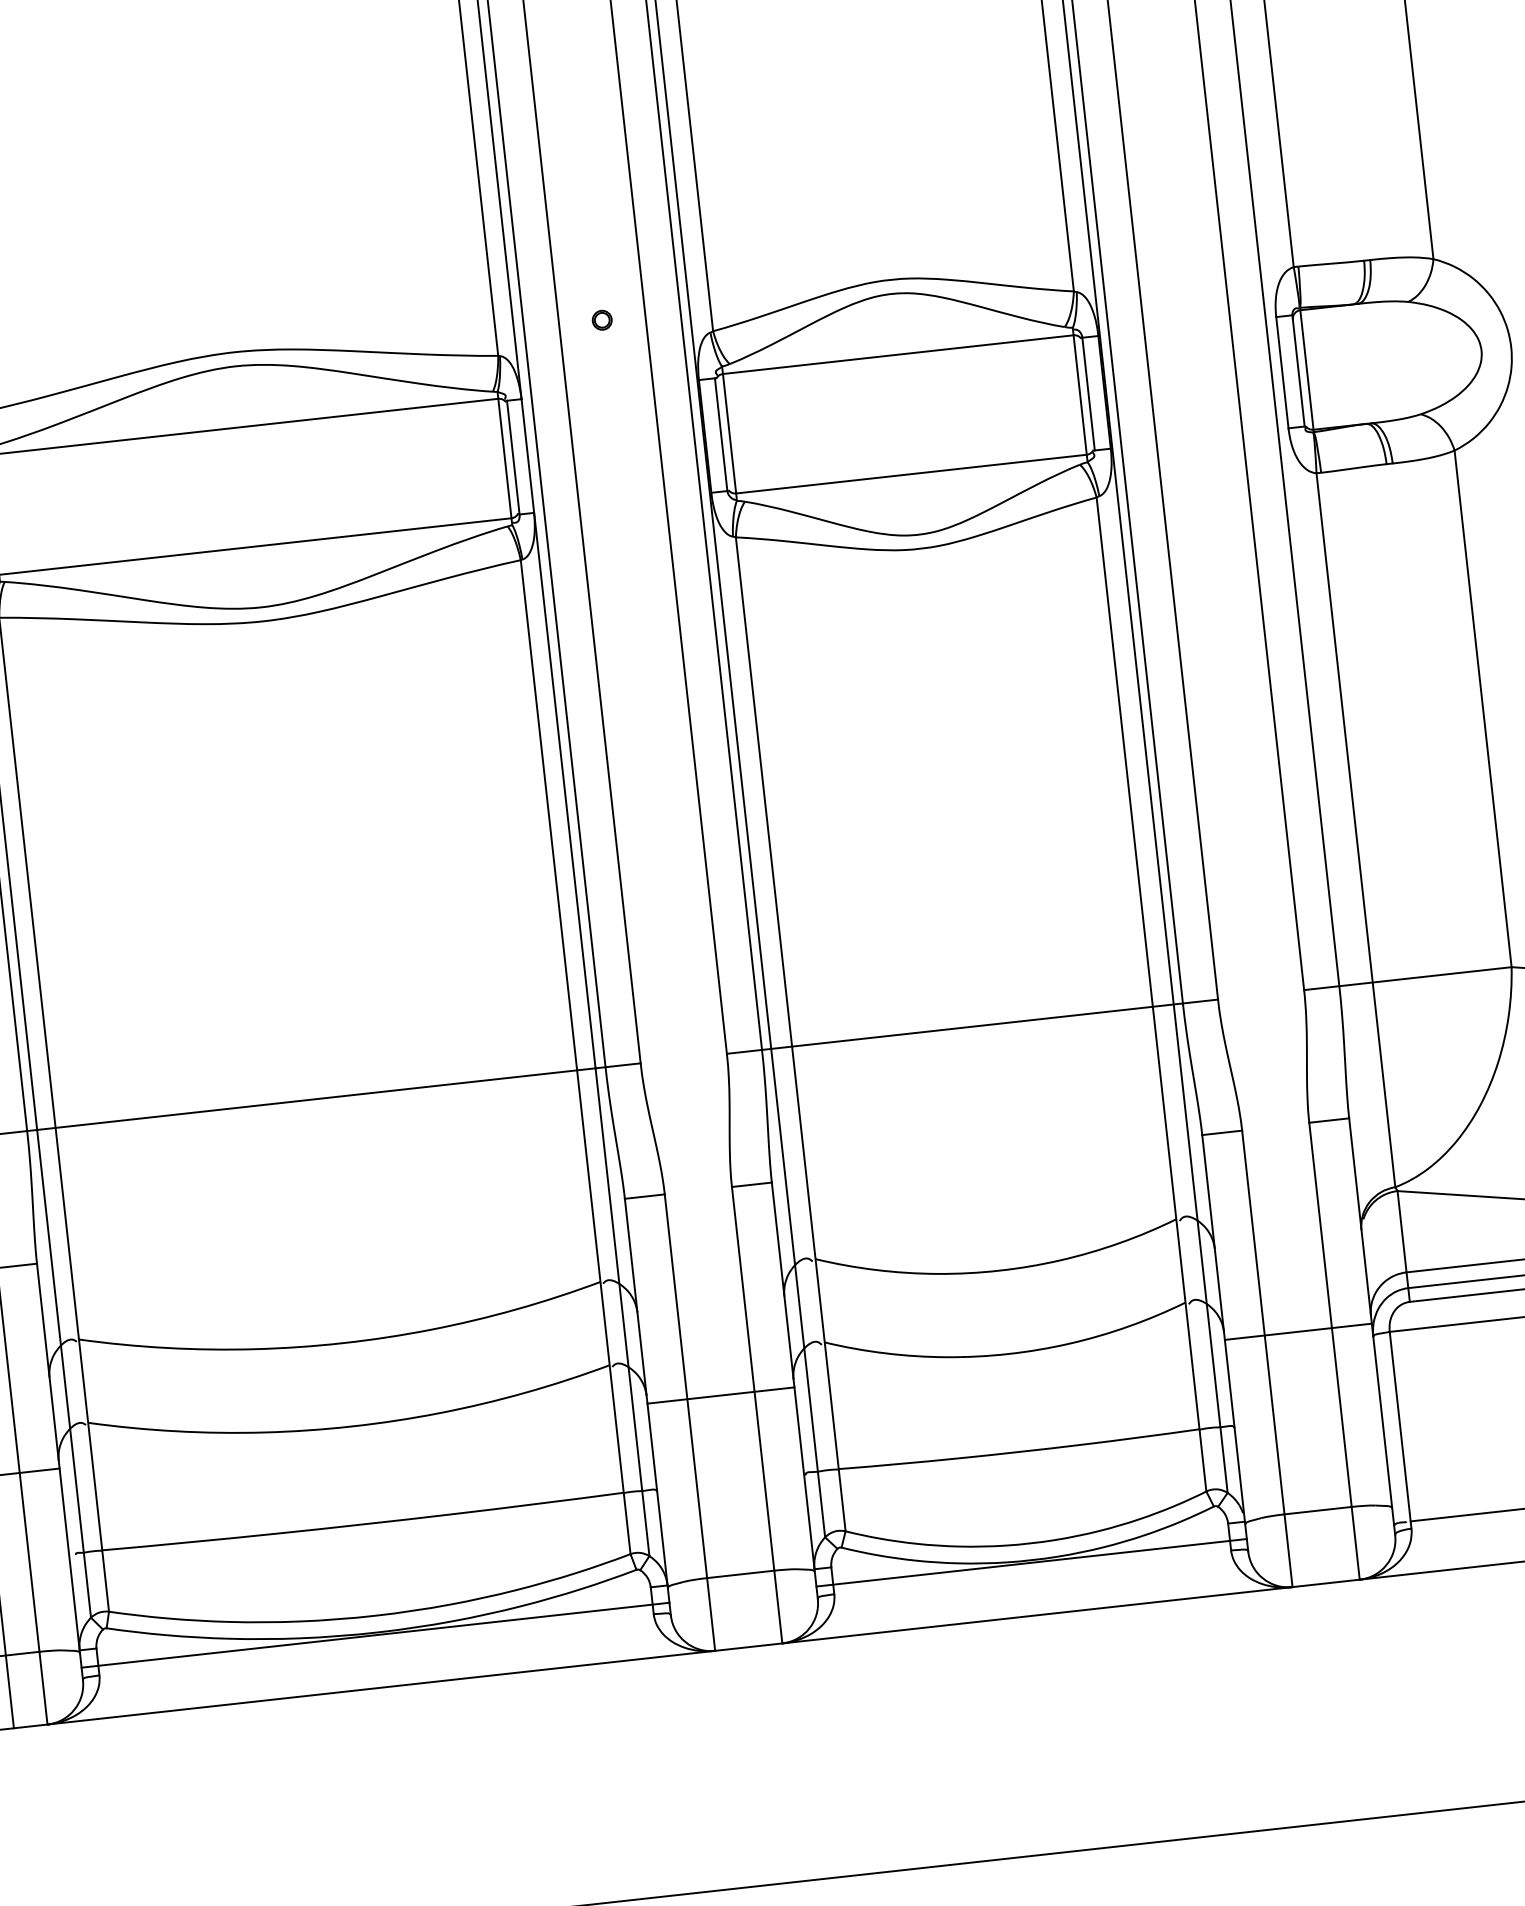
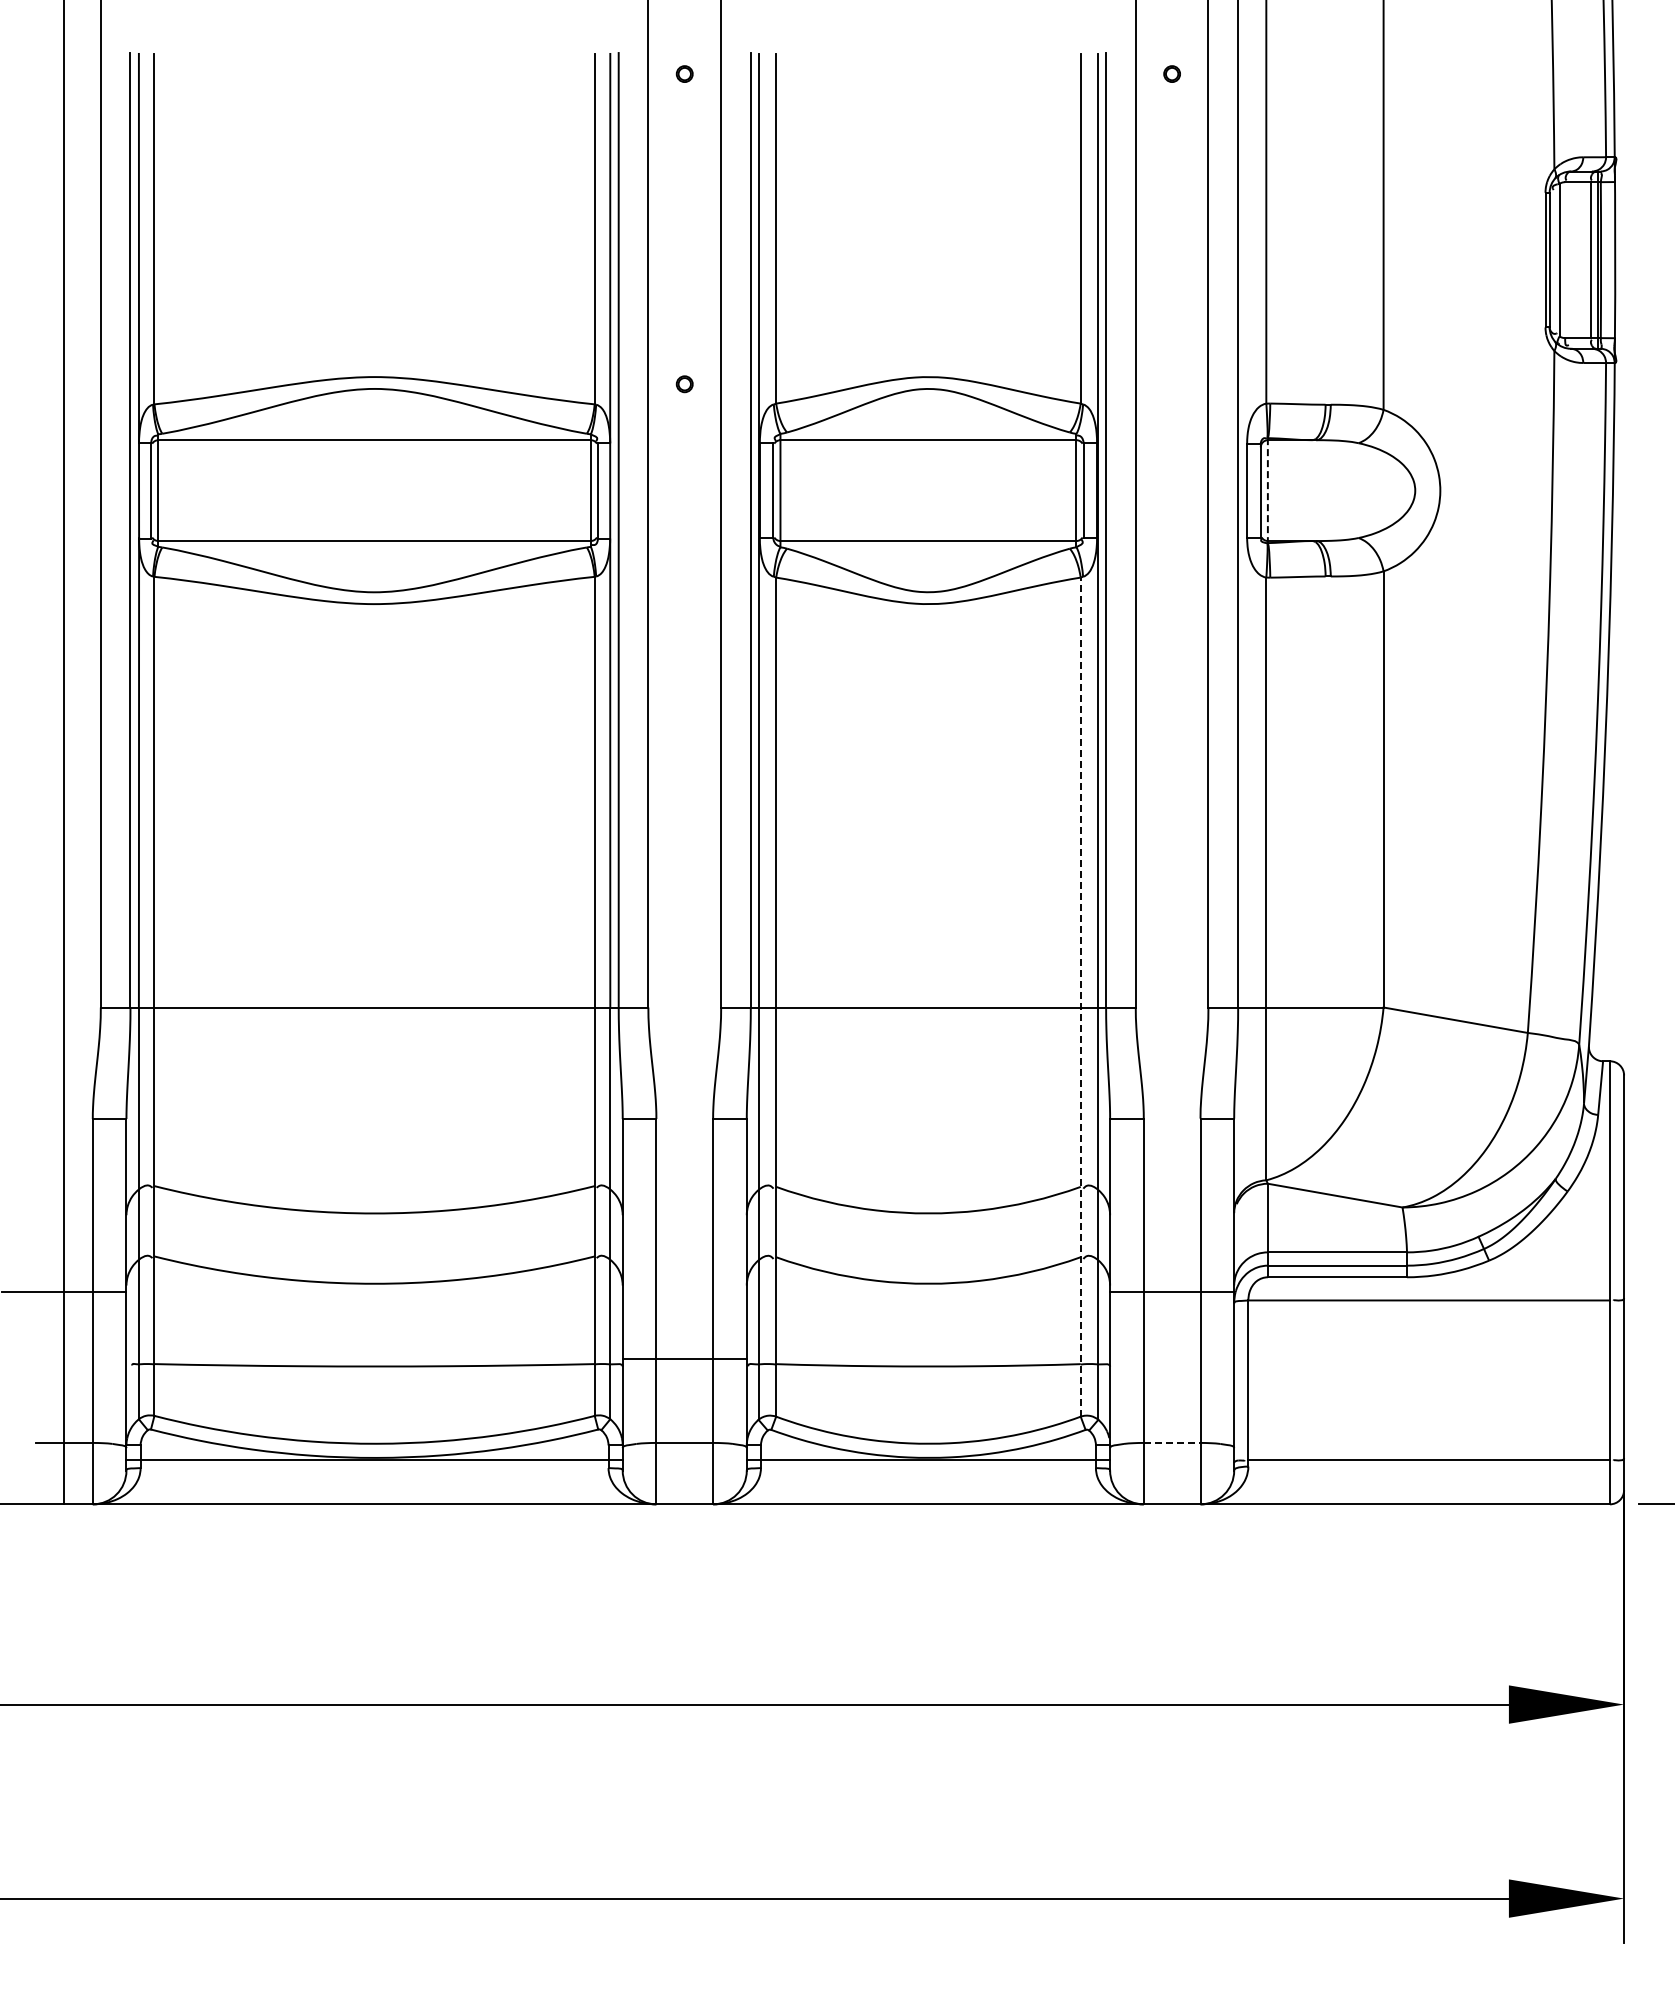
line: (1306, 371) -> (1267, 491), solid -> dashed
line: (1151, 994) -> (1080, 997), solid -> dashed
line: (720, 1395) -> (684, 1358), moved
line: (1318, 1510) -> (1172, 1442), solid -> dashed

